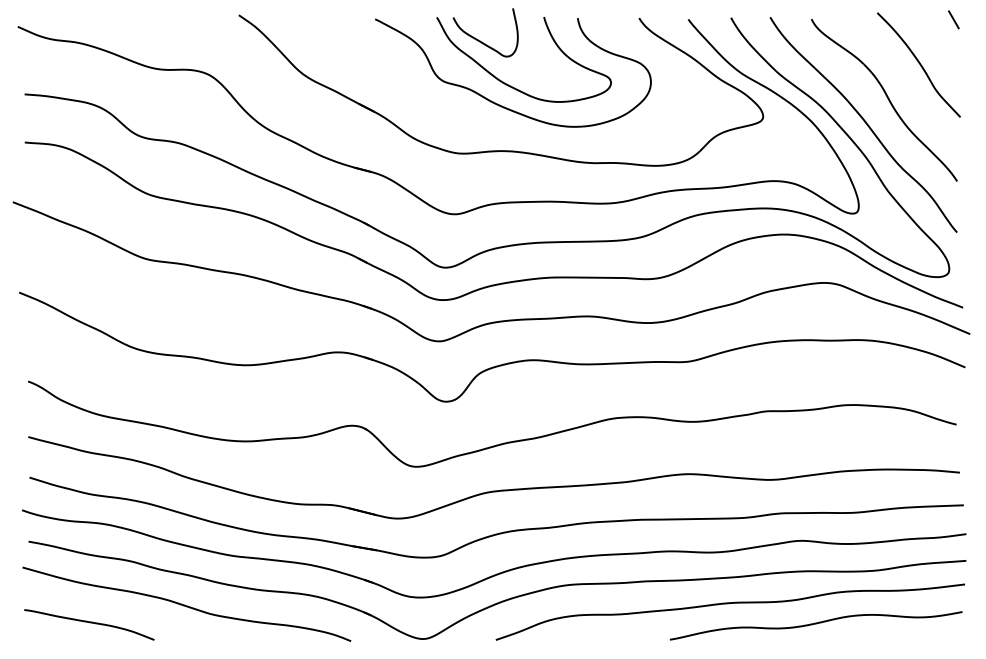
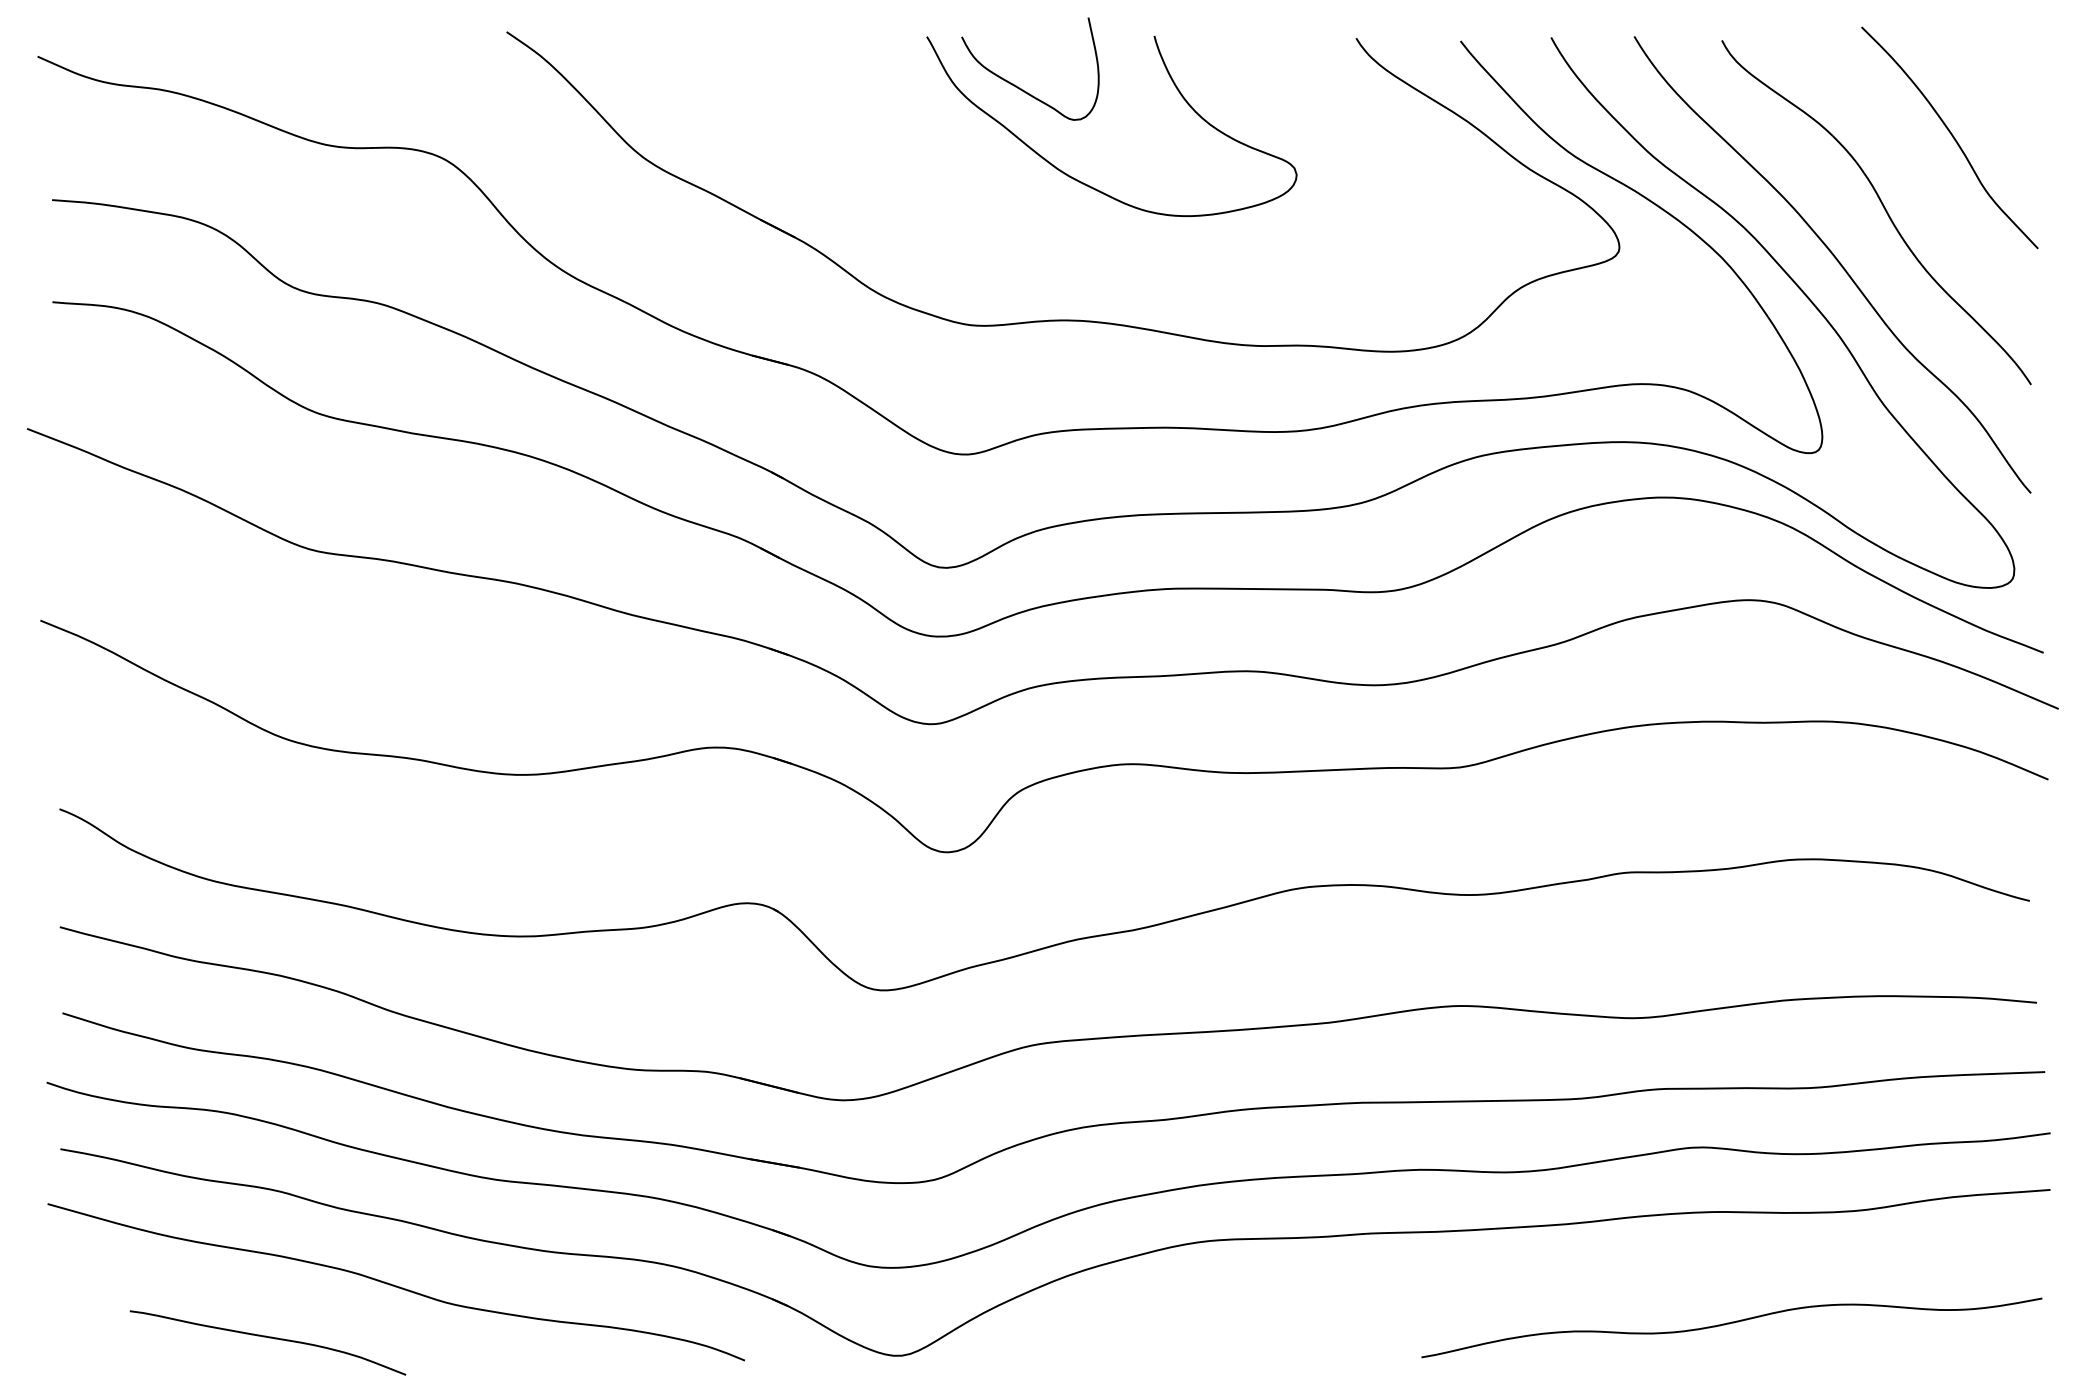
line: (953, 19) -> (2023, 41), removed
curve: (502, 105) -> (1066, 223), removed
curve: (728, 604) -> (1545, 1282), removed
curve: (89, 623) -> (268, 1339), moved

